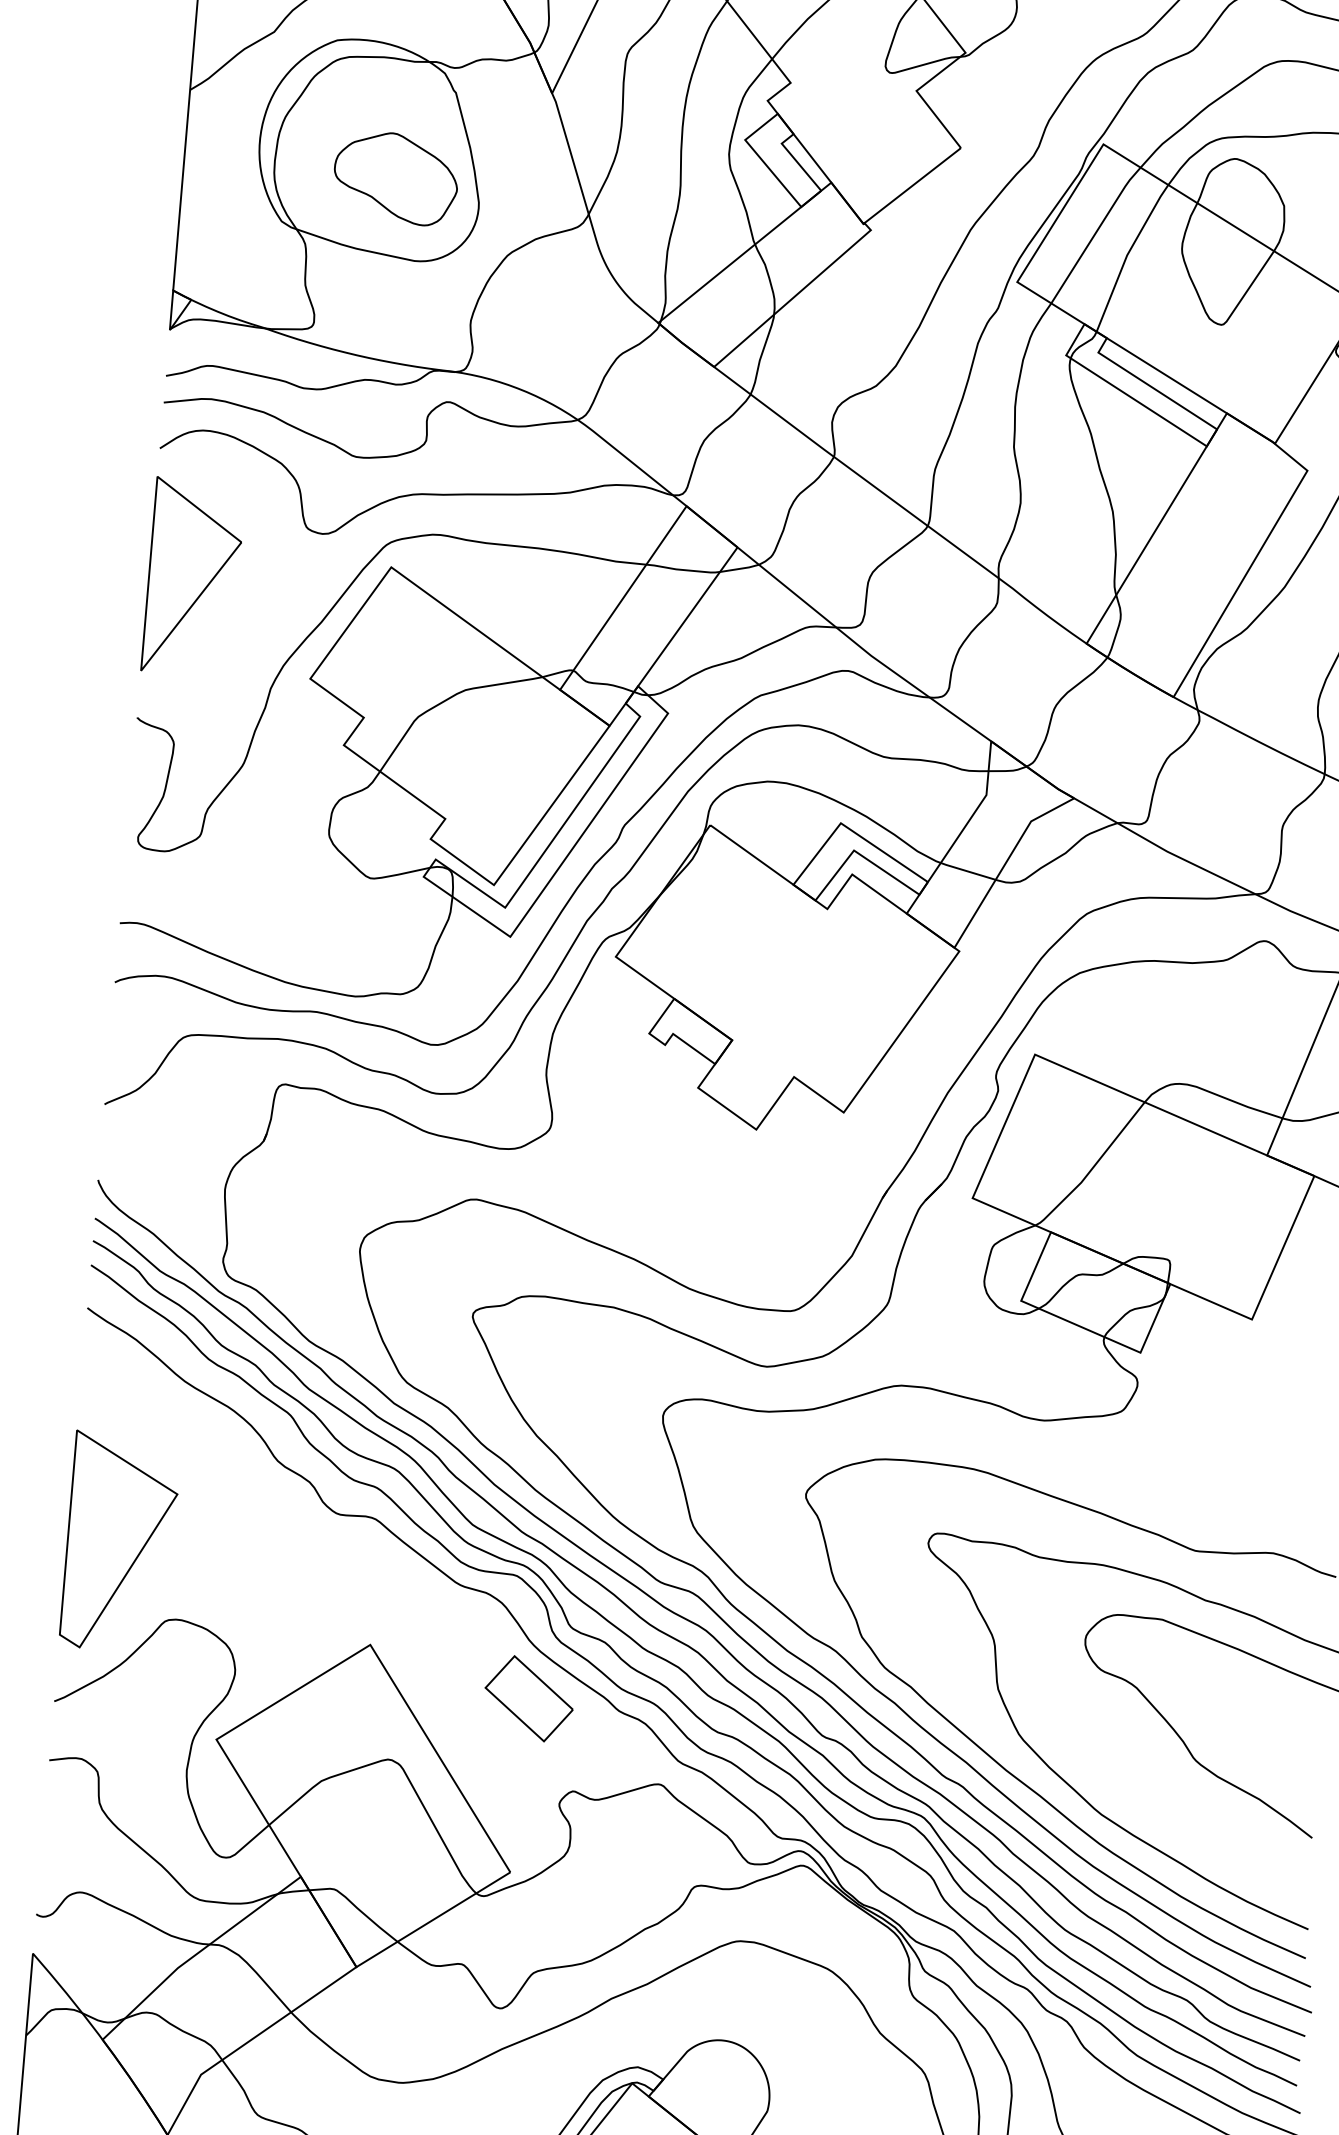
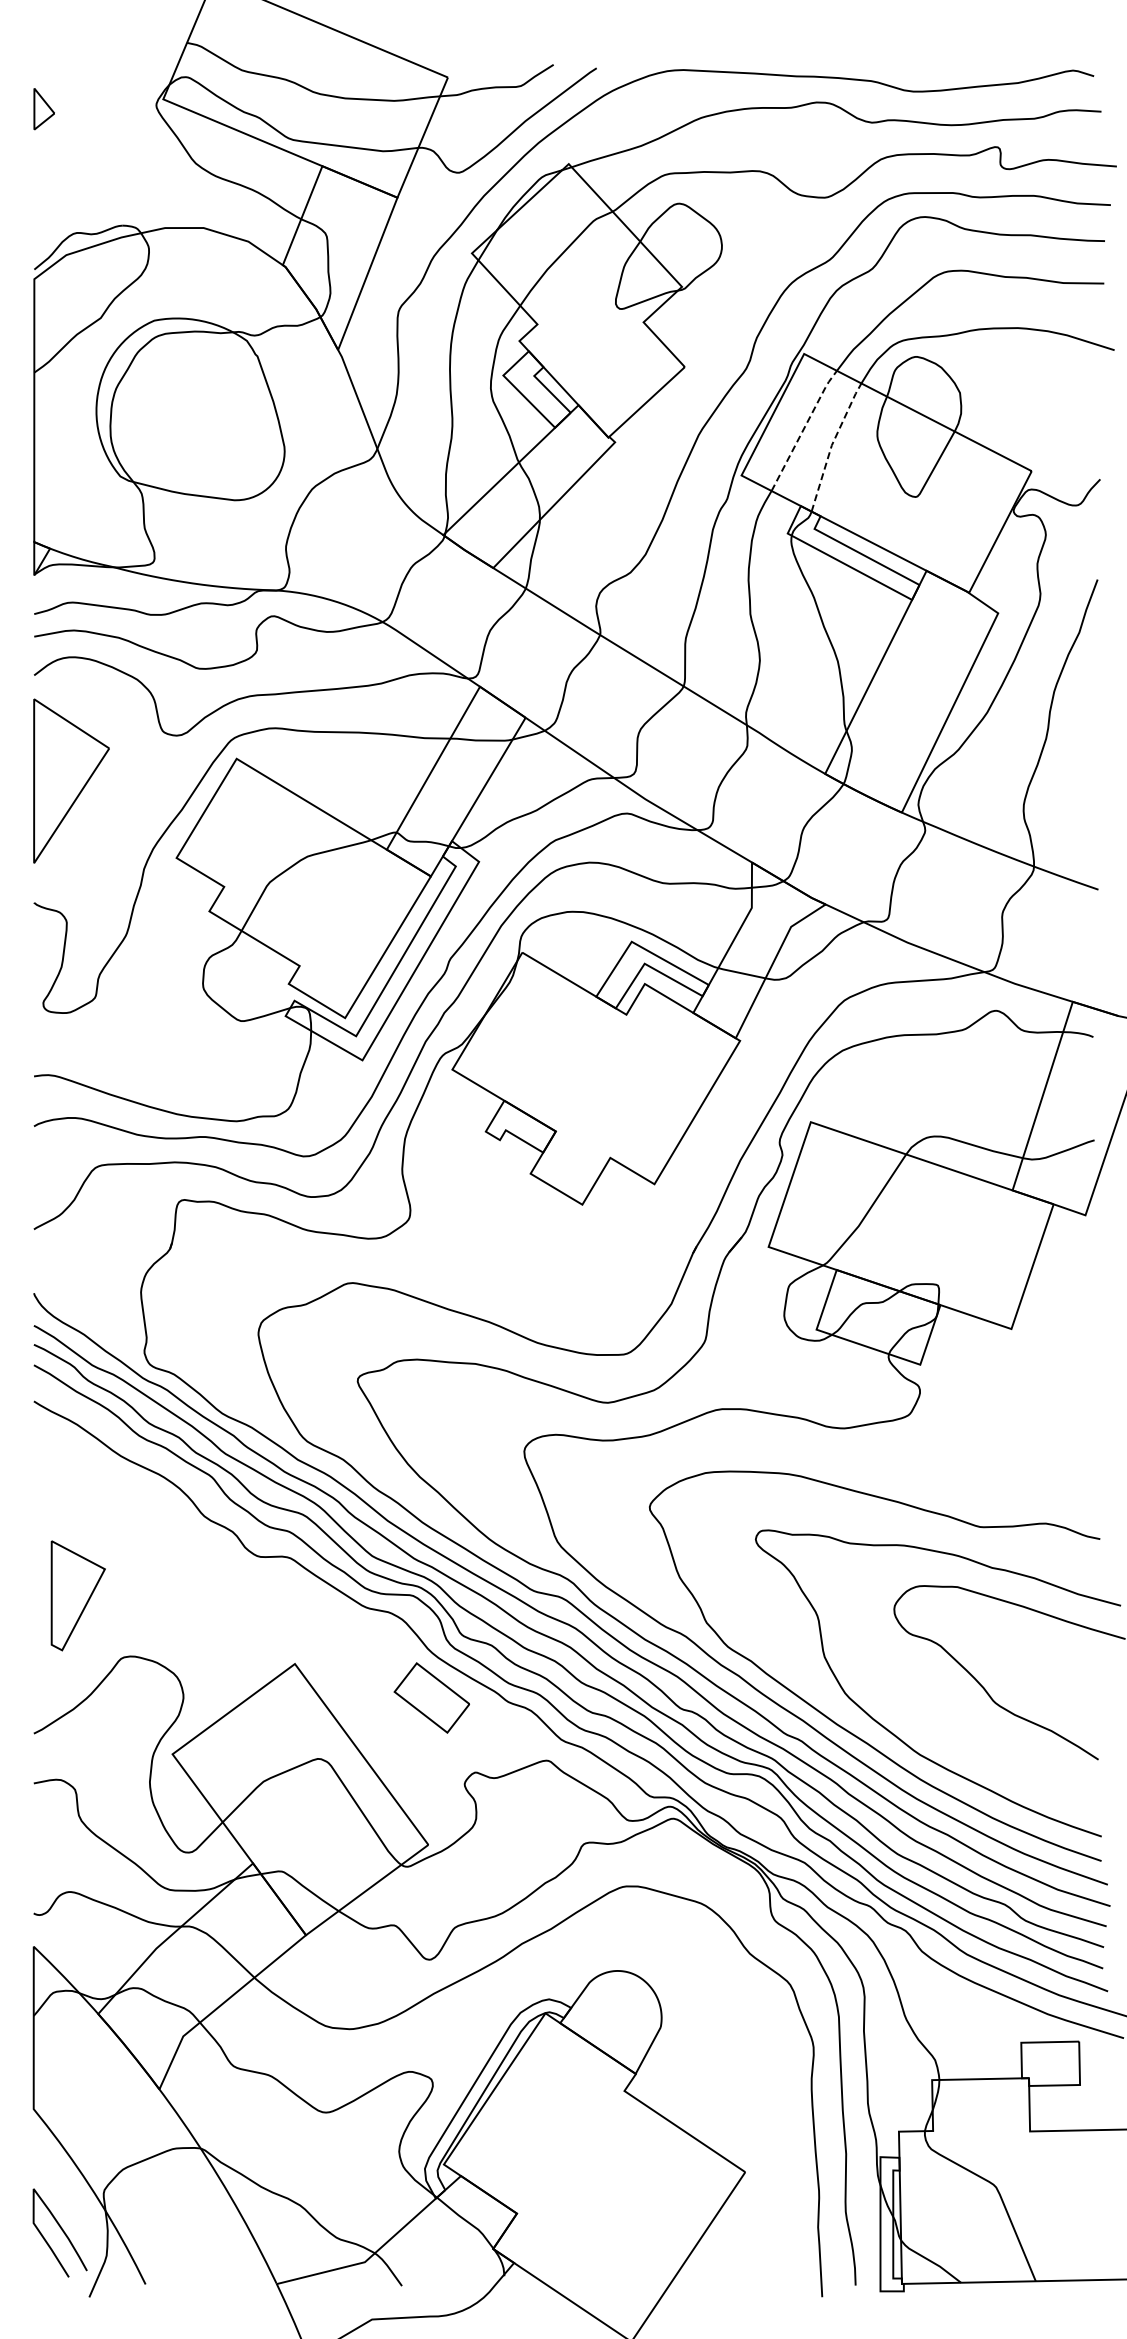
part: (396, 177) -> (213, 431), removed
line: (1095, 233) -> (803, 429), solid -> dashed
line: (1126, 255) -> (831, 445), solid -> dashed
part: (120, 1542) -> (78, 1595), size x0.6

